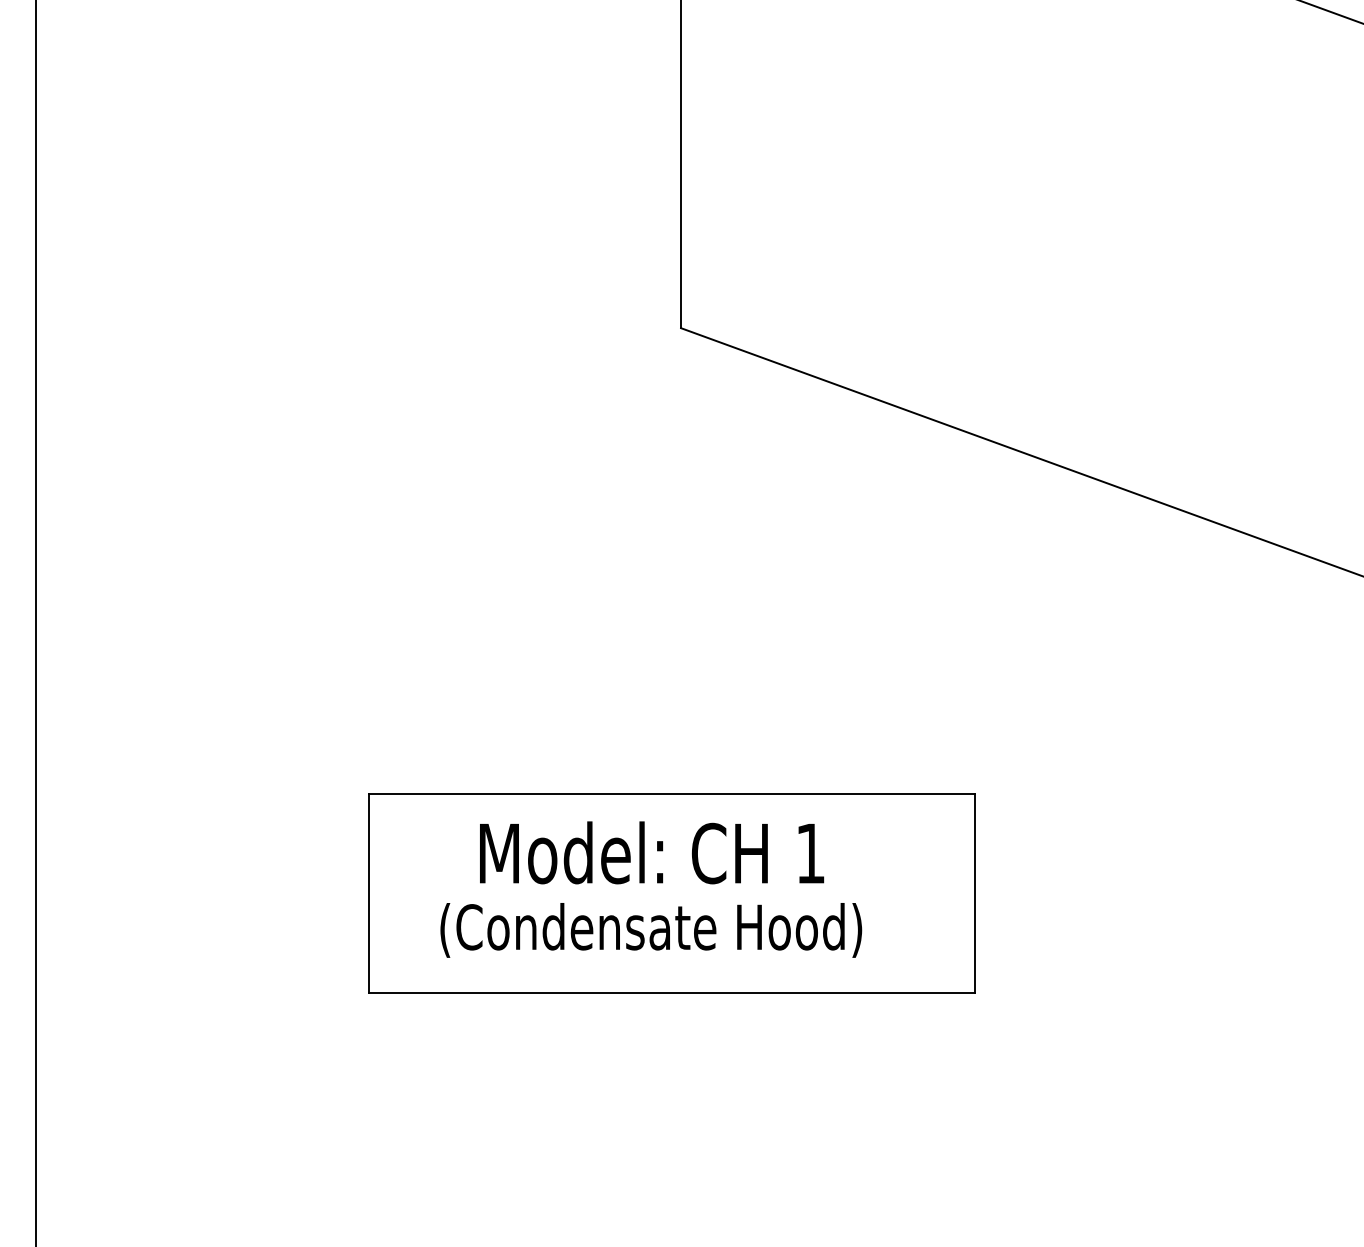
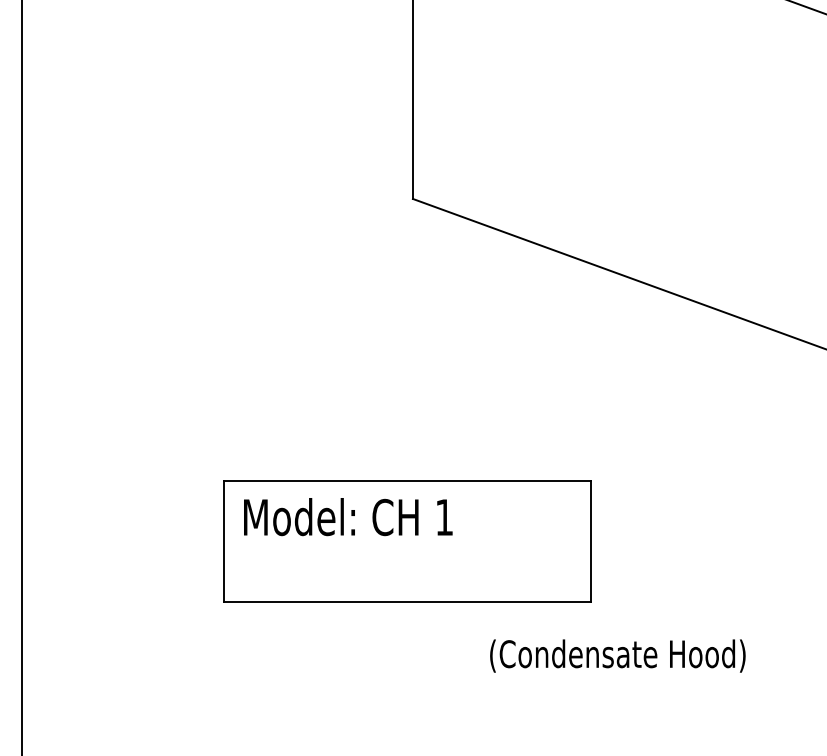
text: (652, 853) -> (348, 517), moved
text: (650, 929) -> (617, 655), moved

